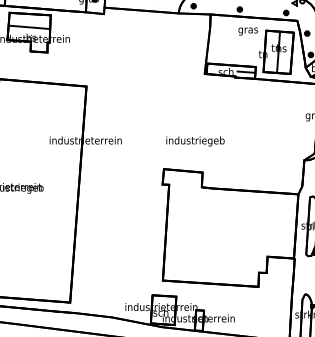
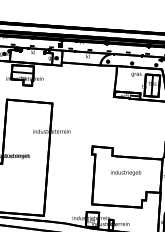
text: (196, 140) -> (126, 172), moved

